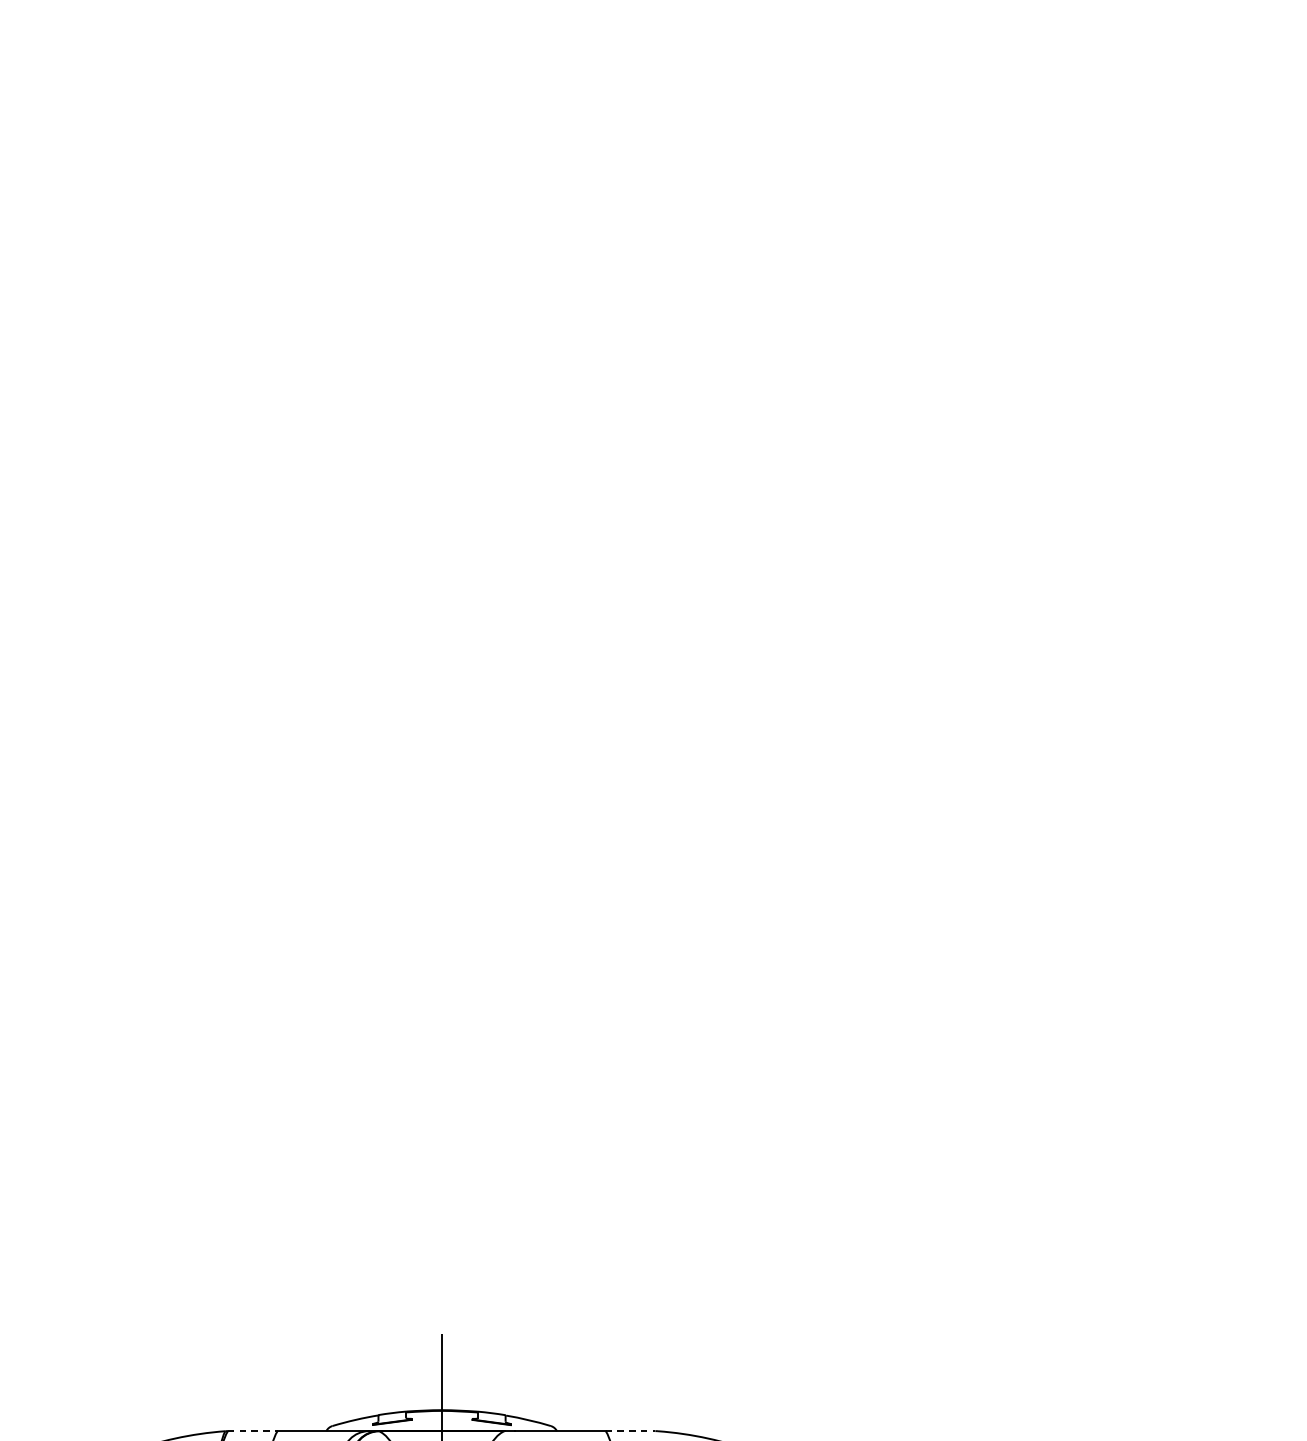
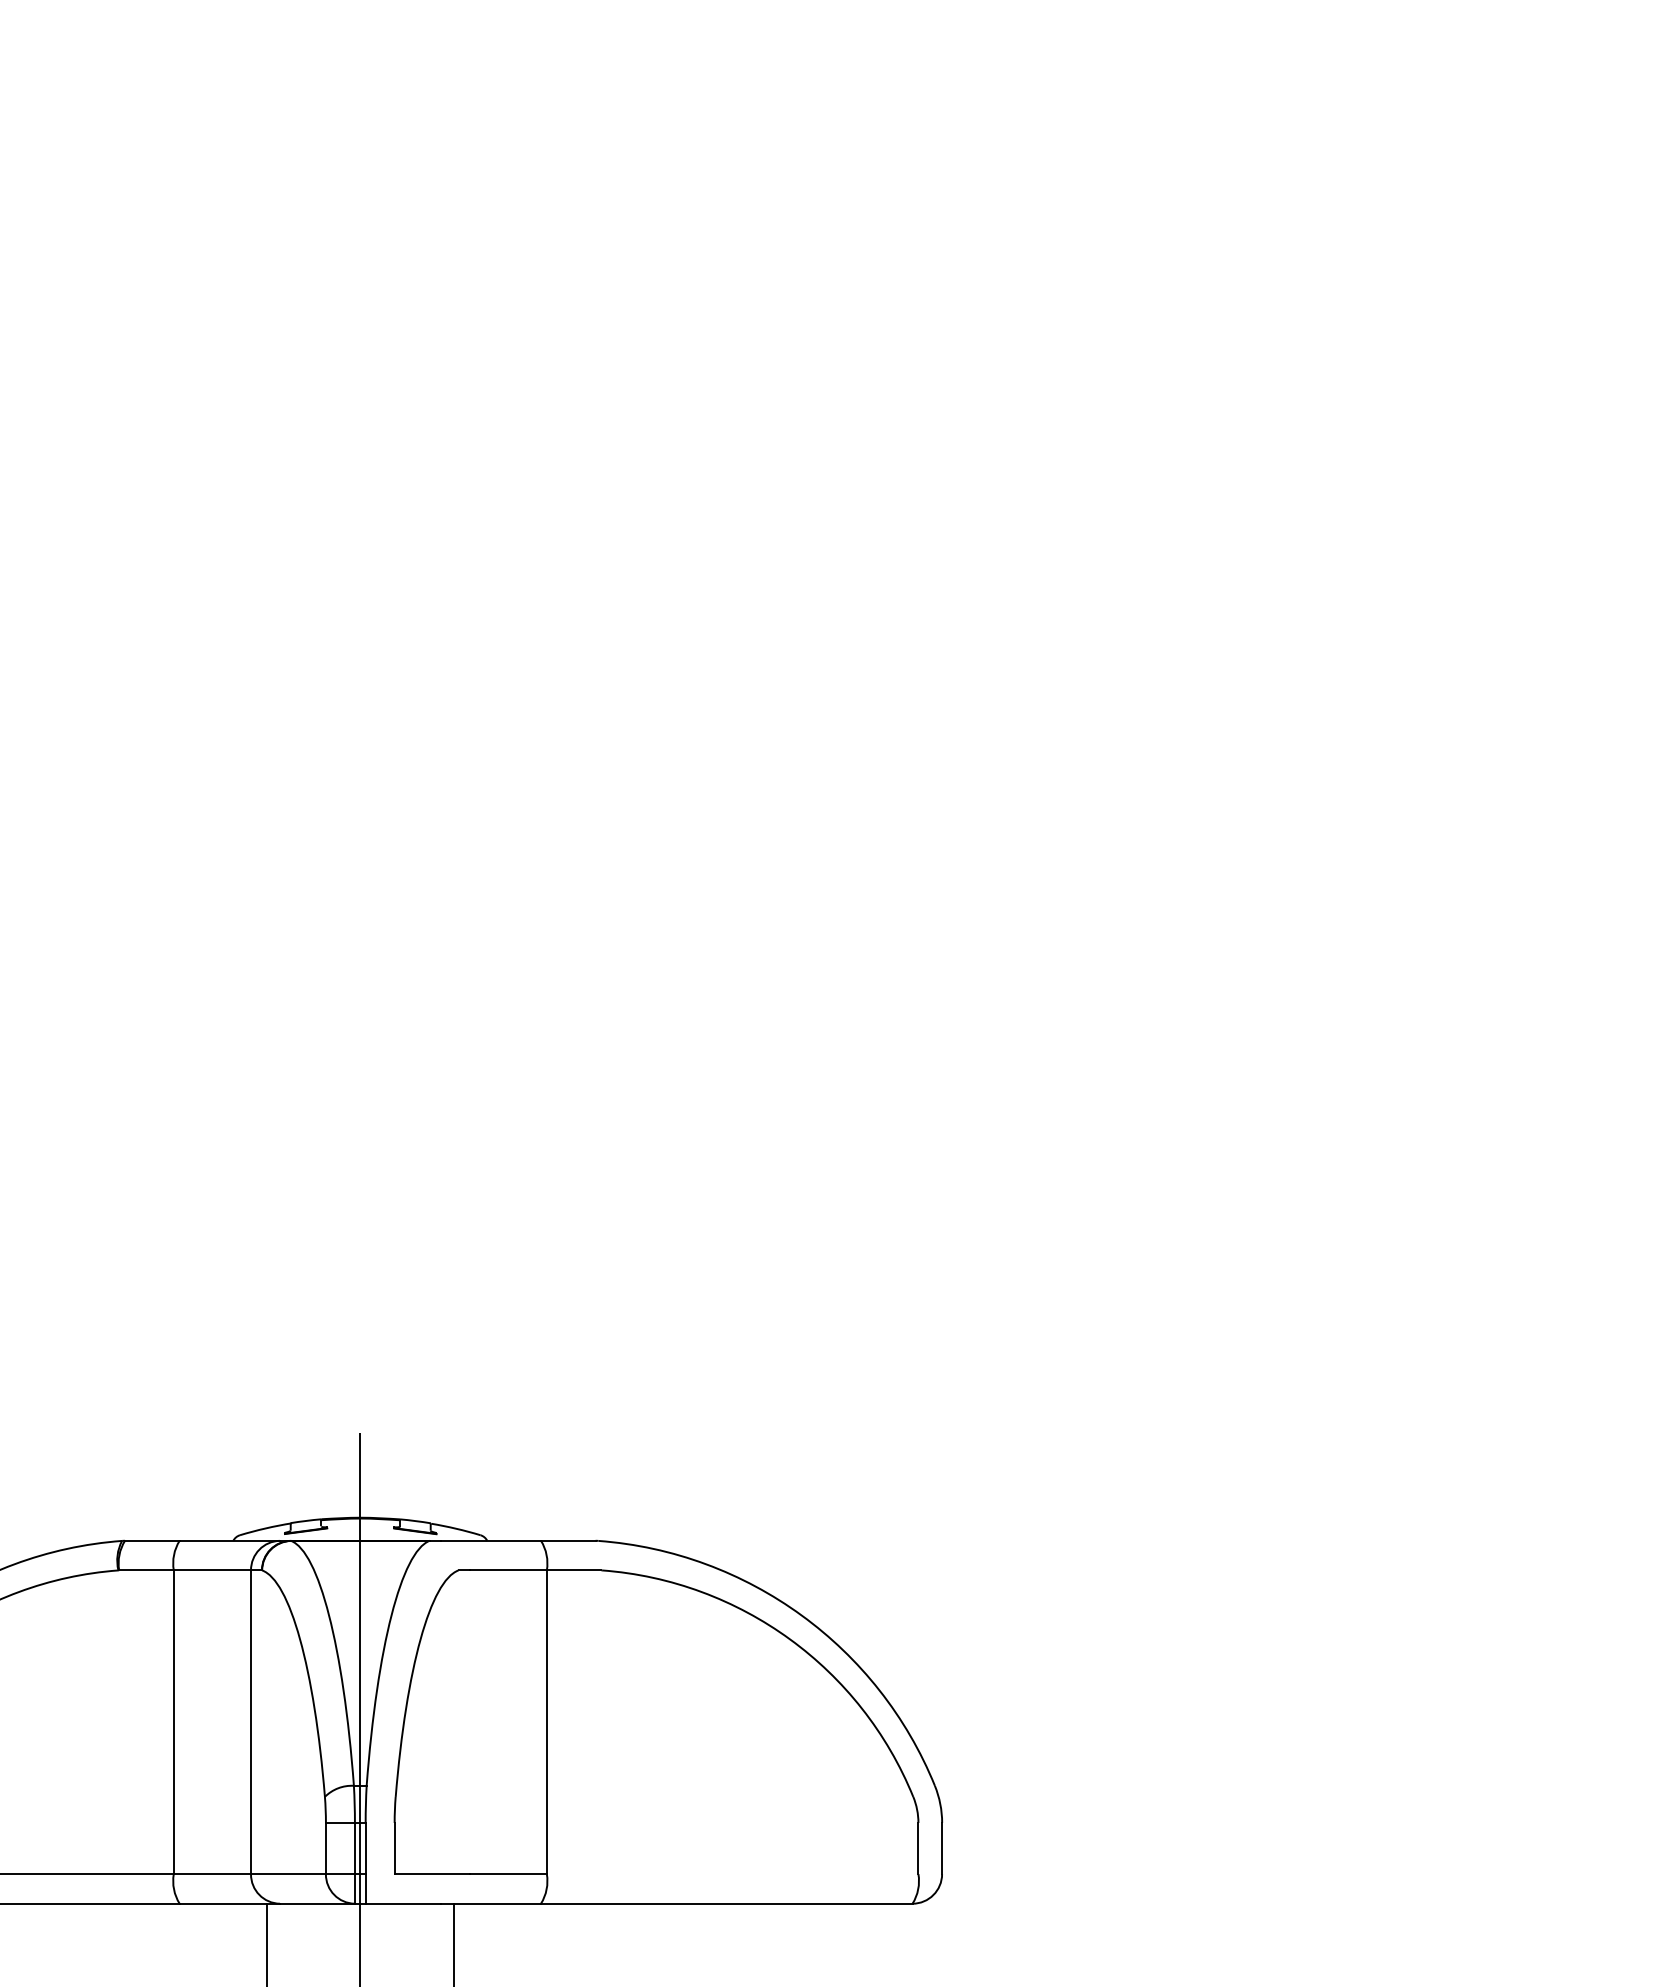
line: (252, 1430) -> (152, 1540), dashed -> solid
line: (630, 1430) -> (568, 1540), dashed -> solid

